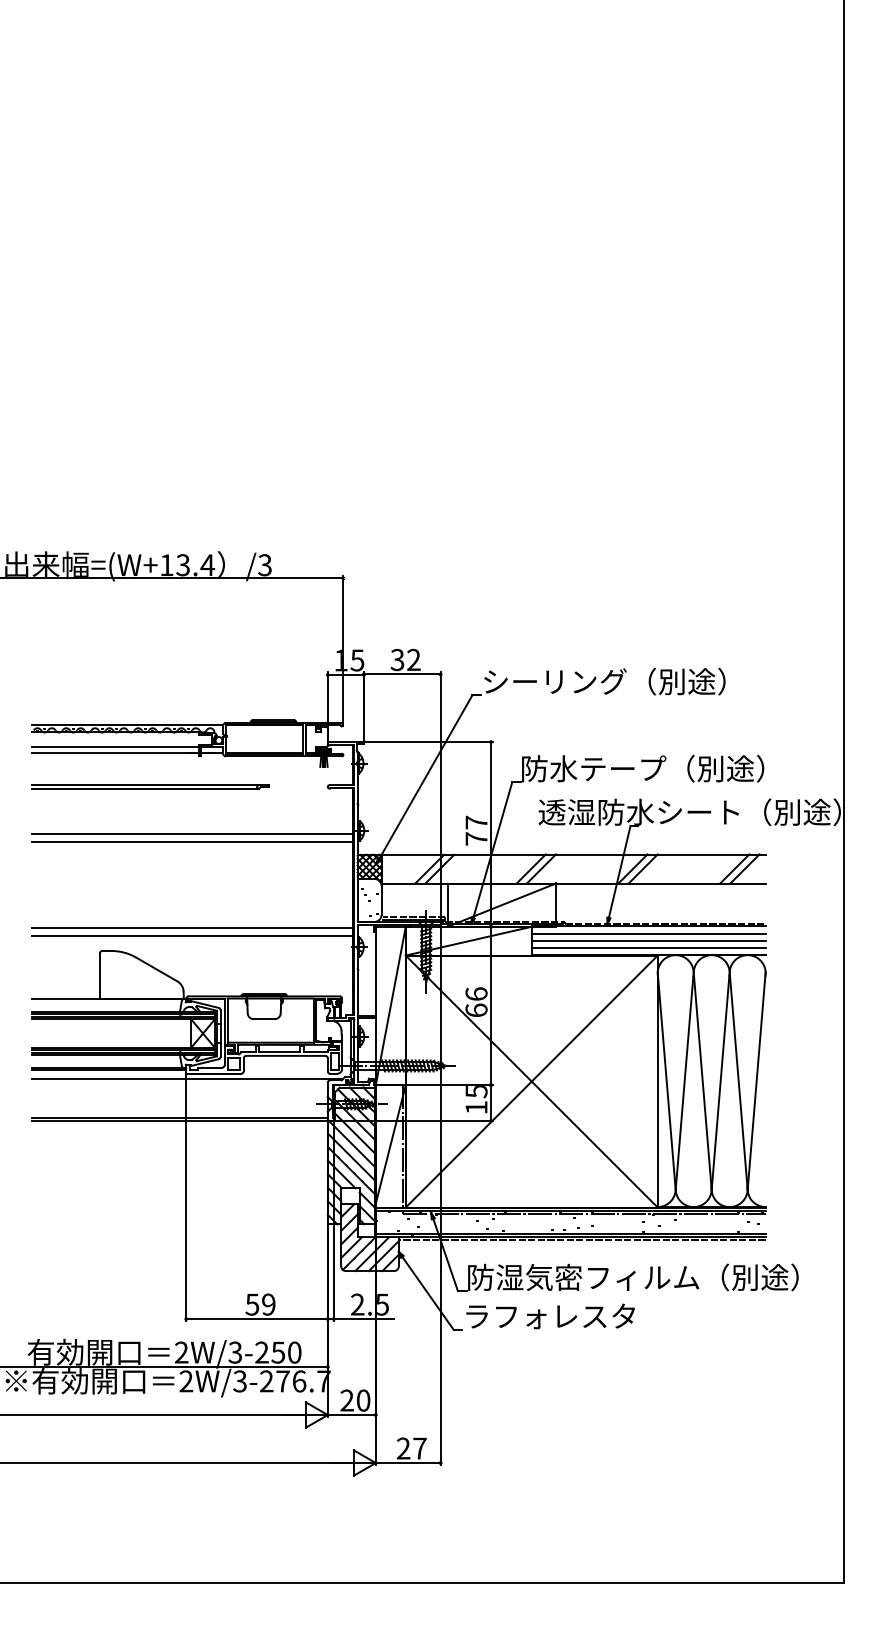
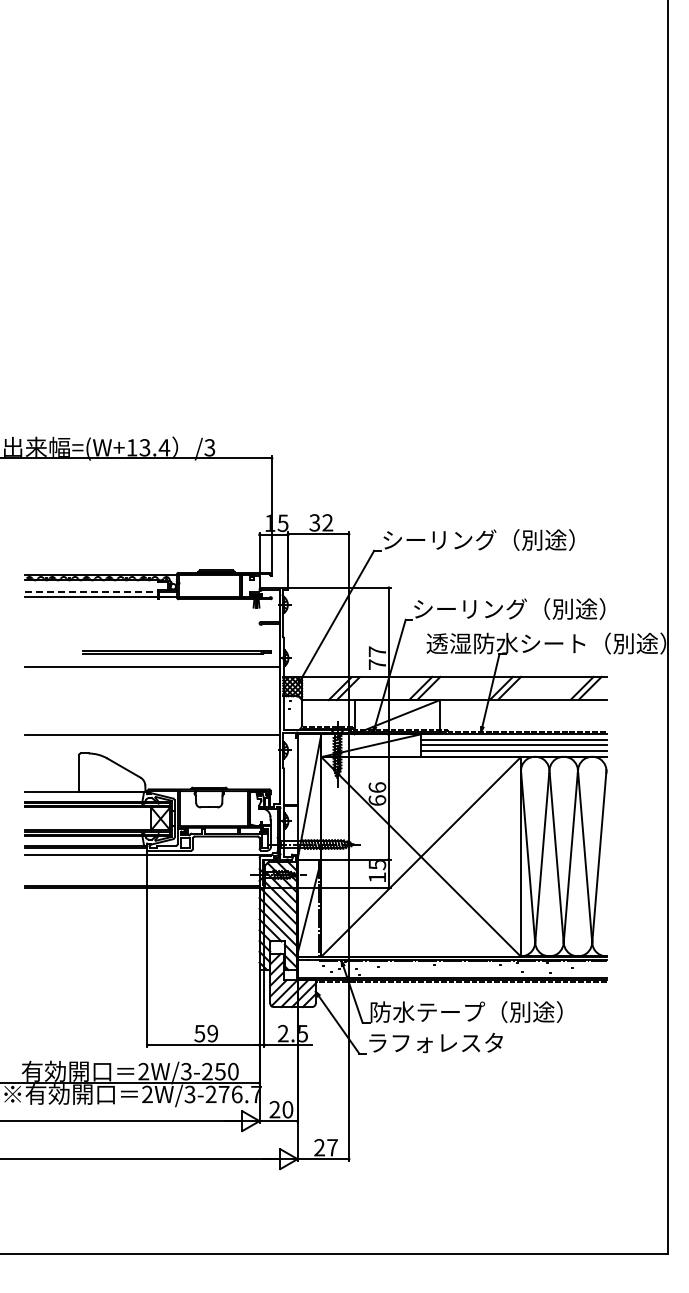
line: (116, 746) -> (92, 591), solid -> dashed
text: (594, 768) -> (470, 608), 防水テープ（別途） -> シーリング（別途）
line: (149, 785) -> (176, 651), moved
line: (192, 833) -> (152, 660), removed
line: (192, 935) -> (152, 741), removed
text: (647, 1276) -> (512, 1011), 防湿気密フィルム（別途） -> 防水テープ（別途）

